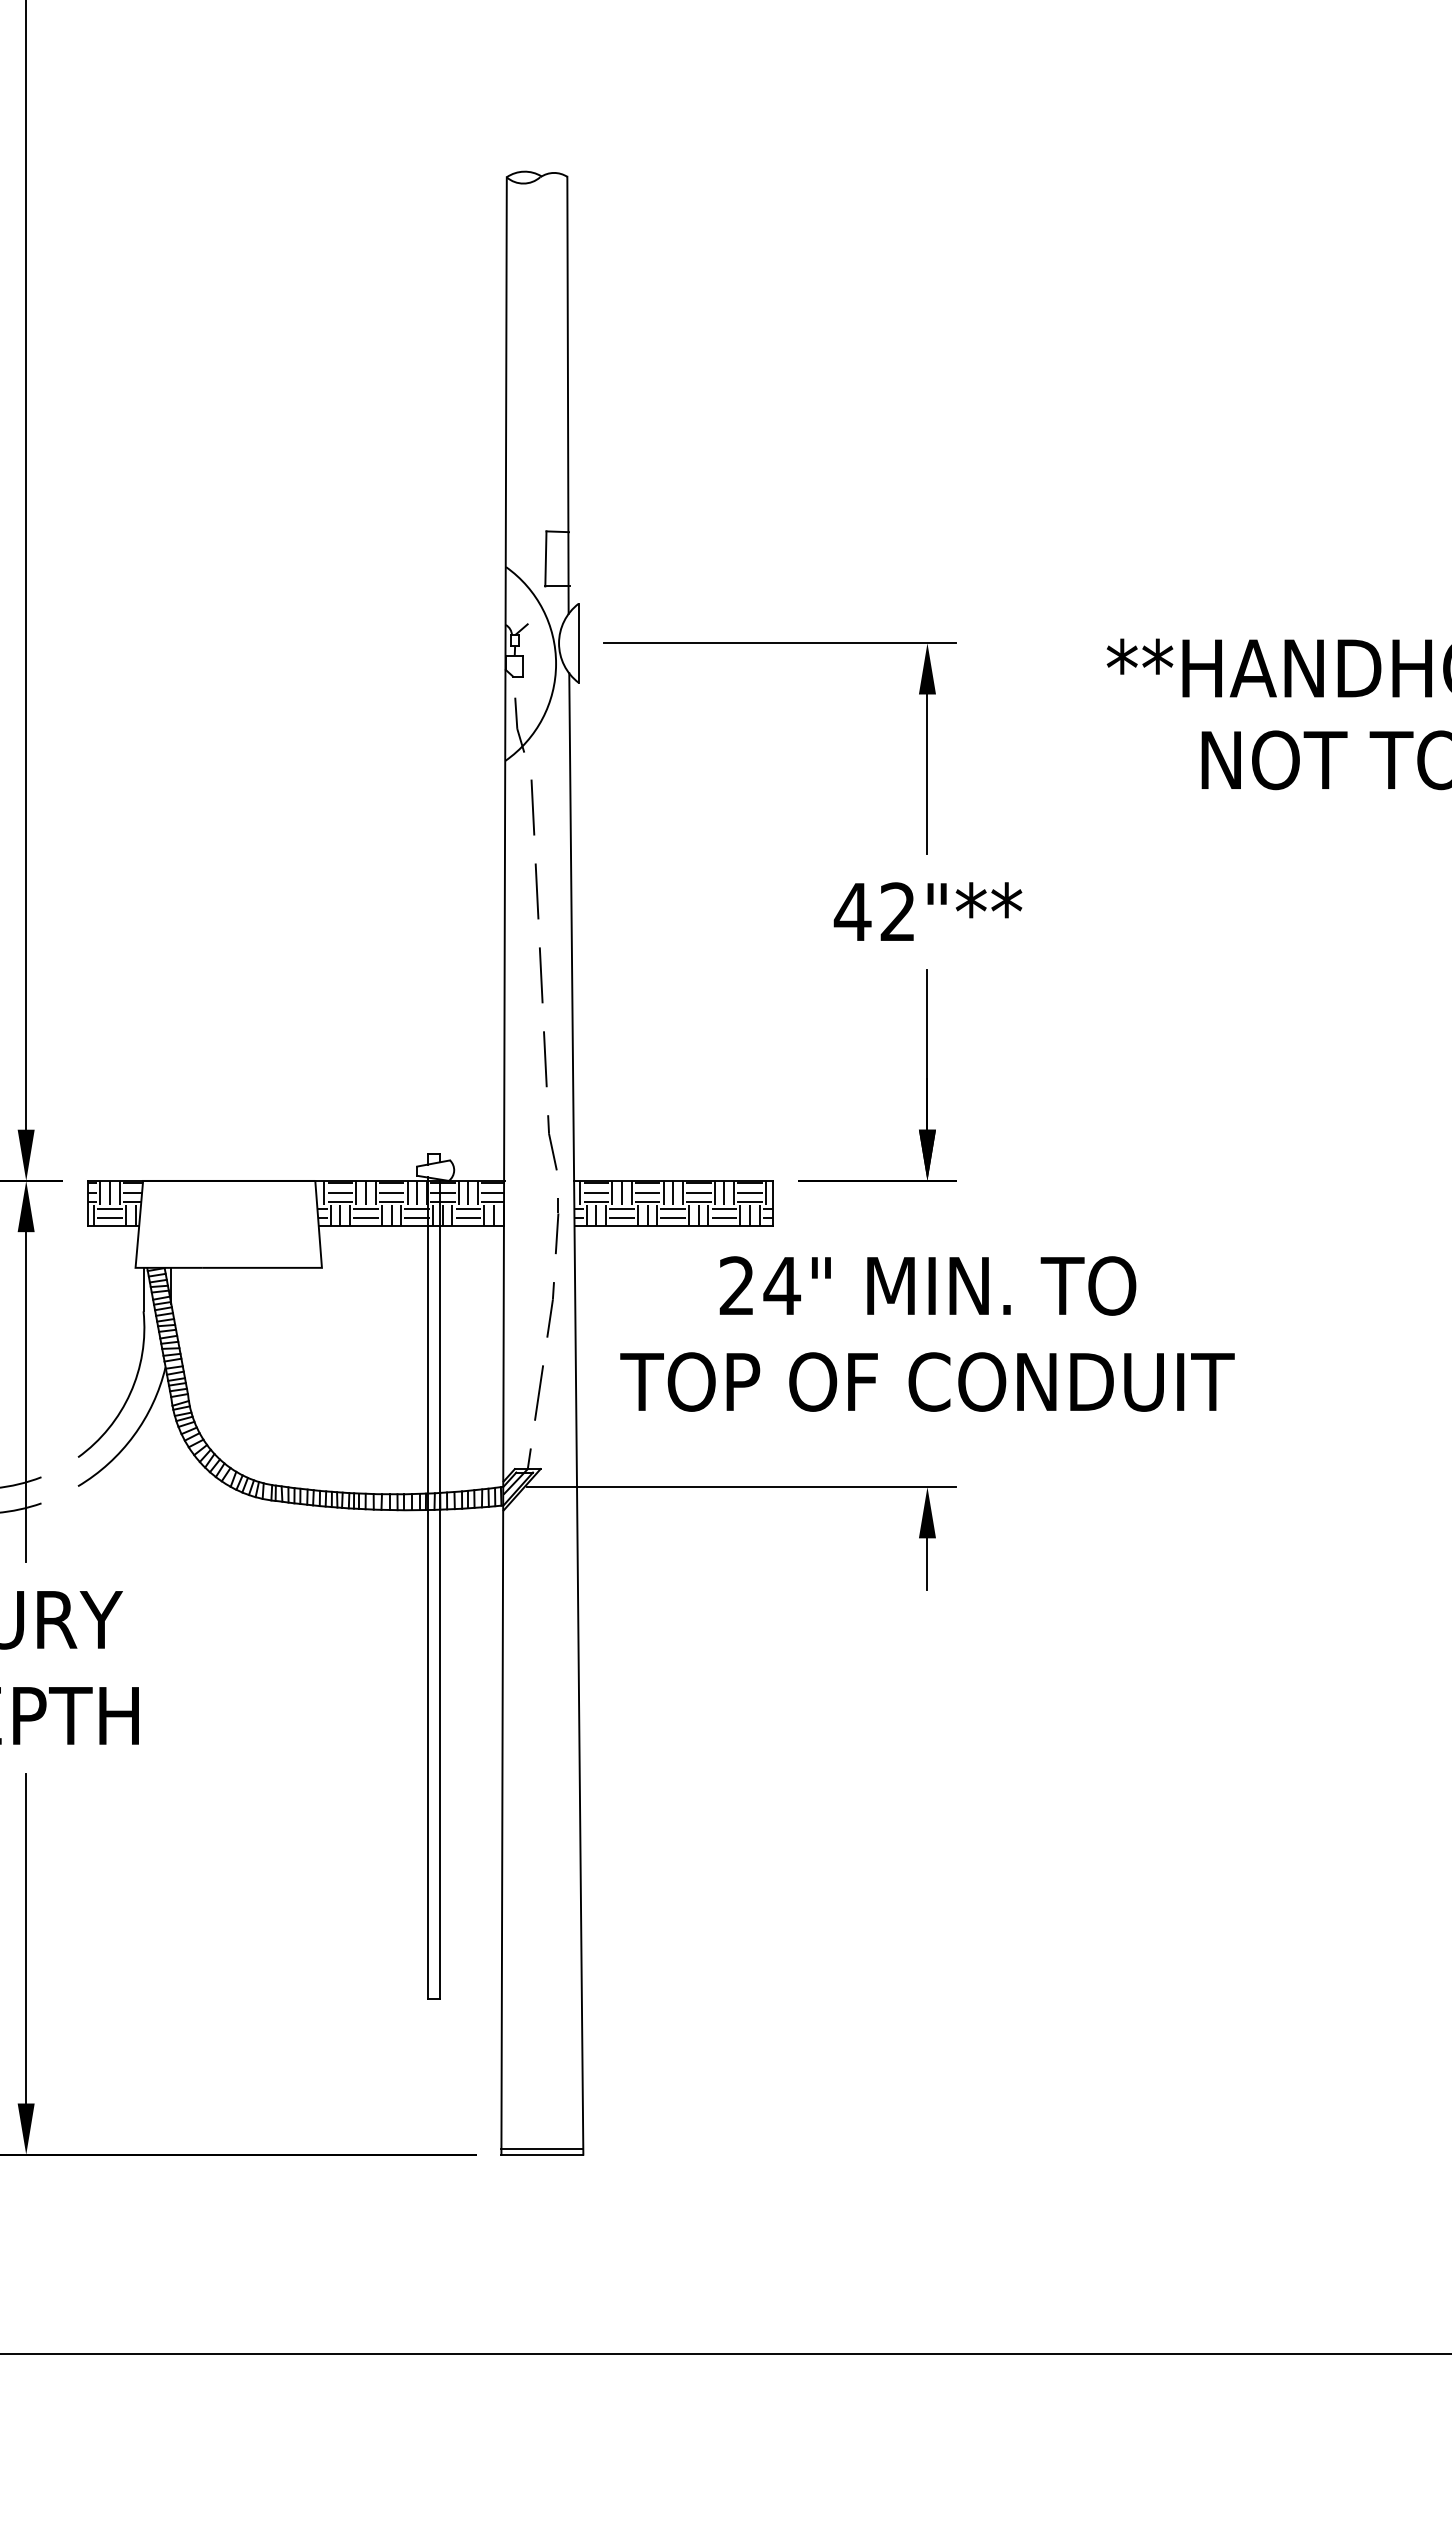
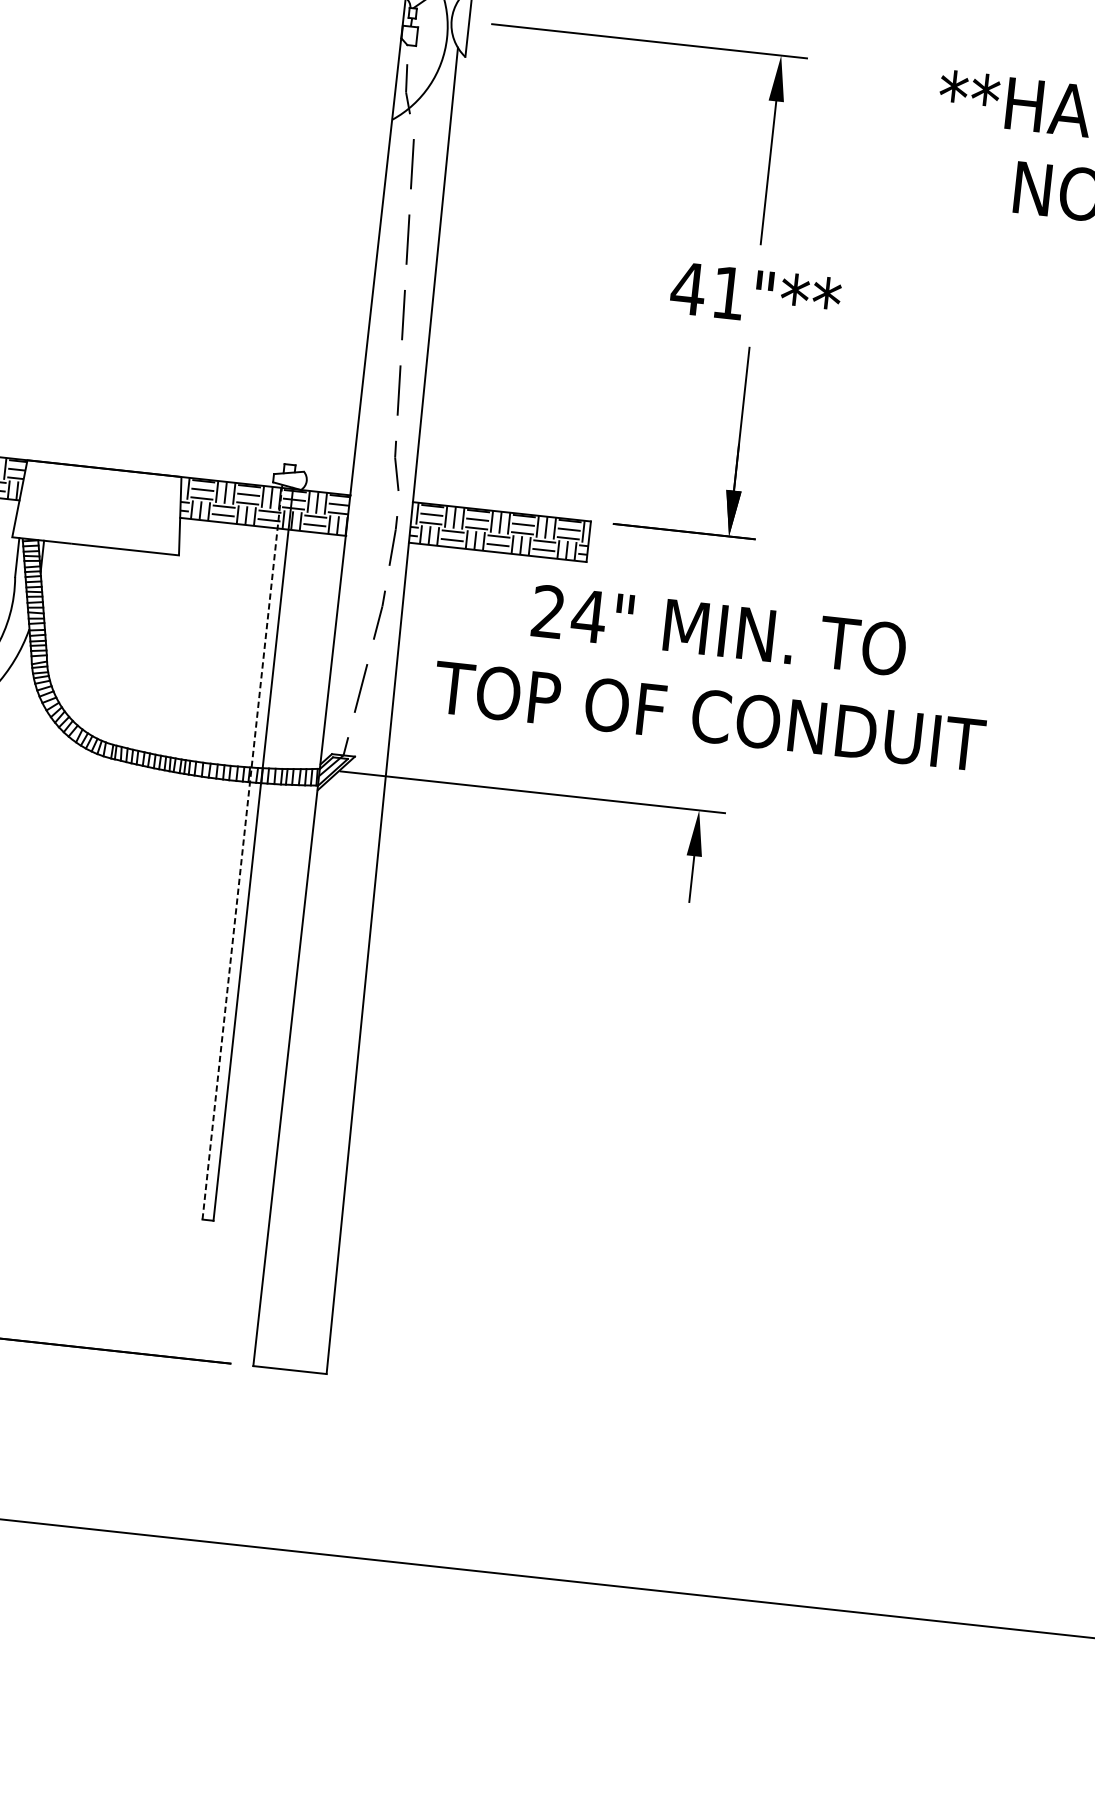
text: (897, 911) -> (728, 292), 42"** -> 41"**
line: (427, 1588) -> (242, 852), solid -> dashed
line: (542, 2148) -> (290, 1364), removed

